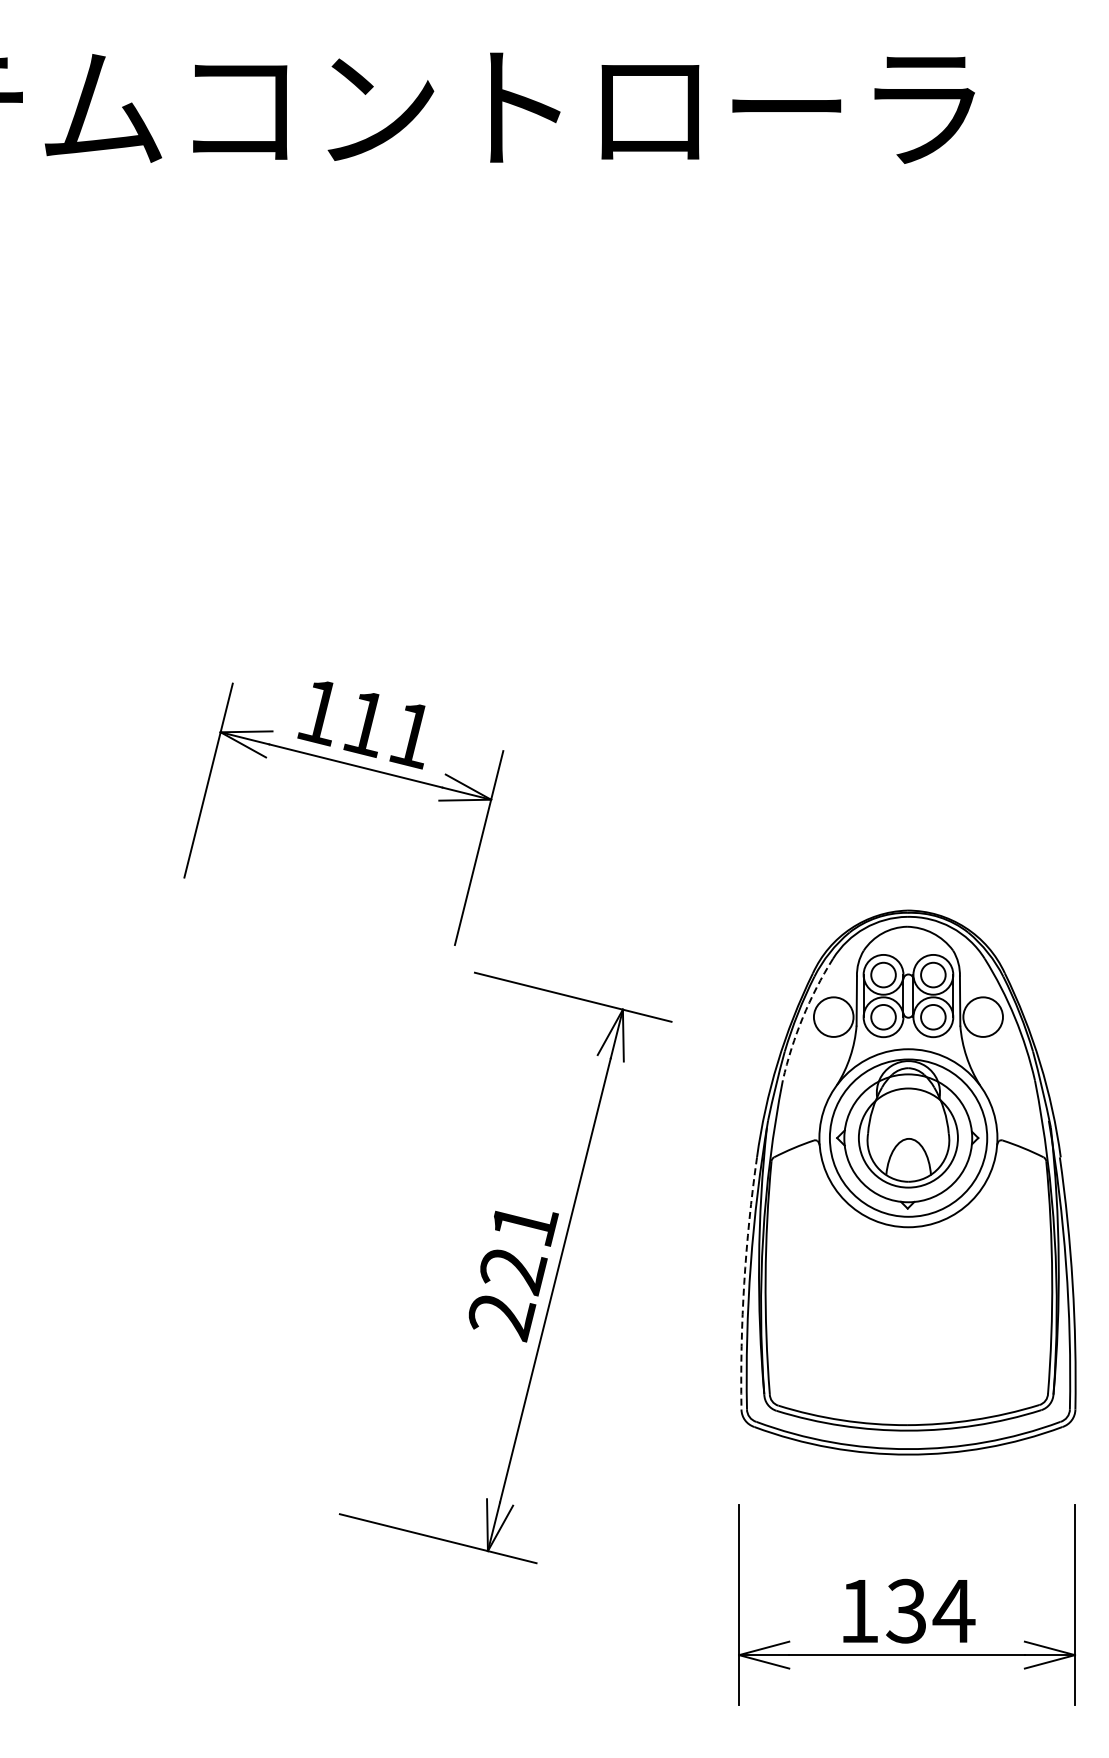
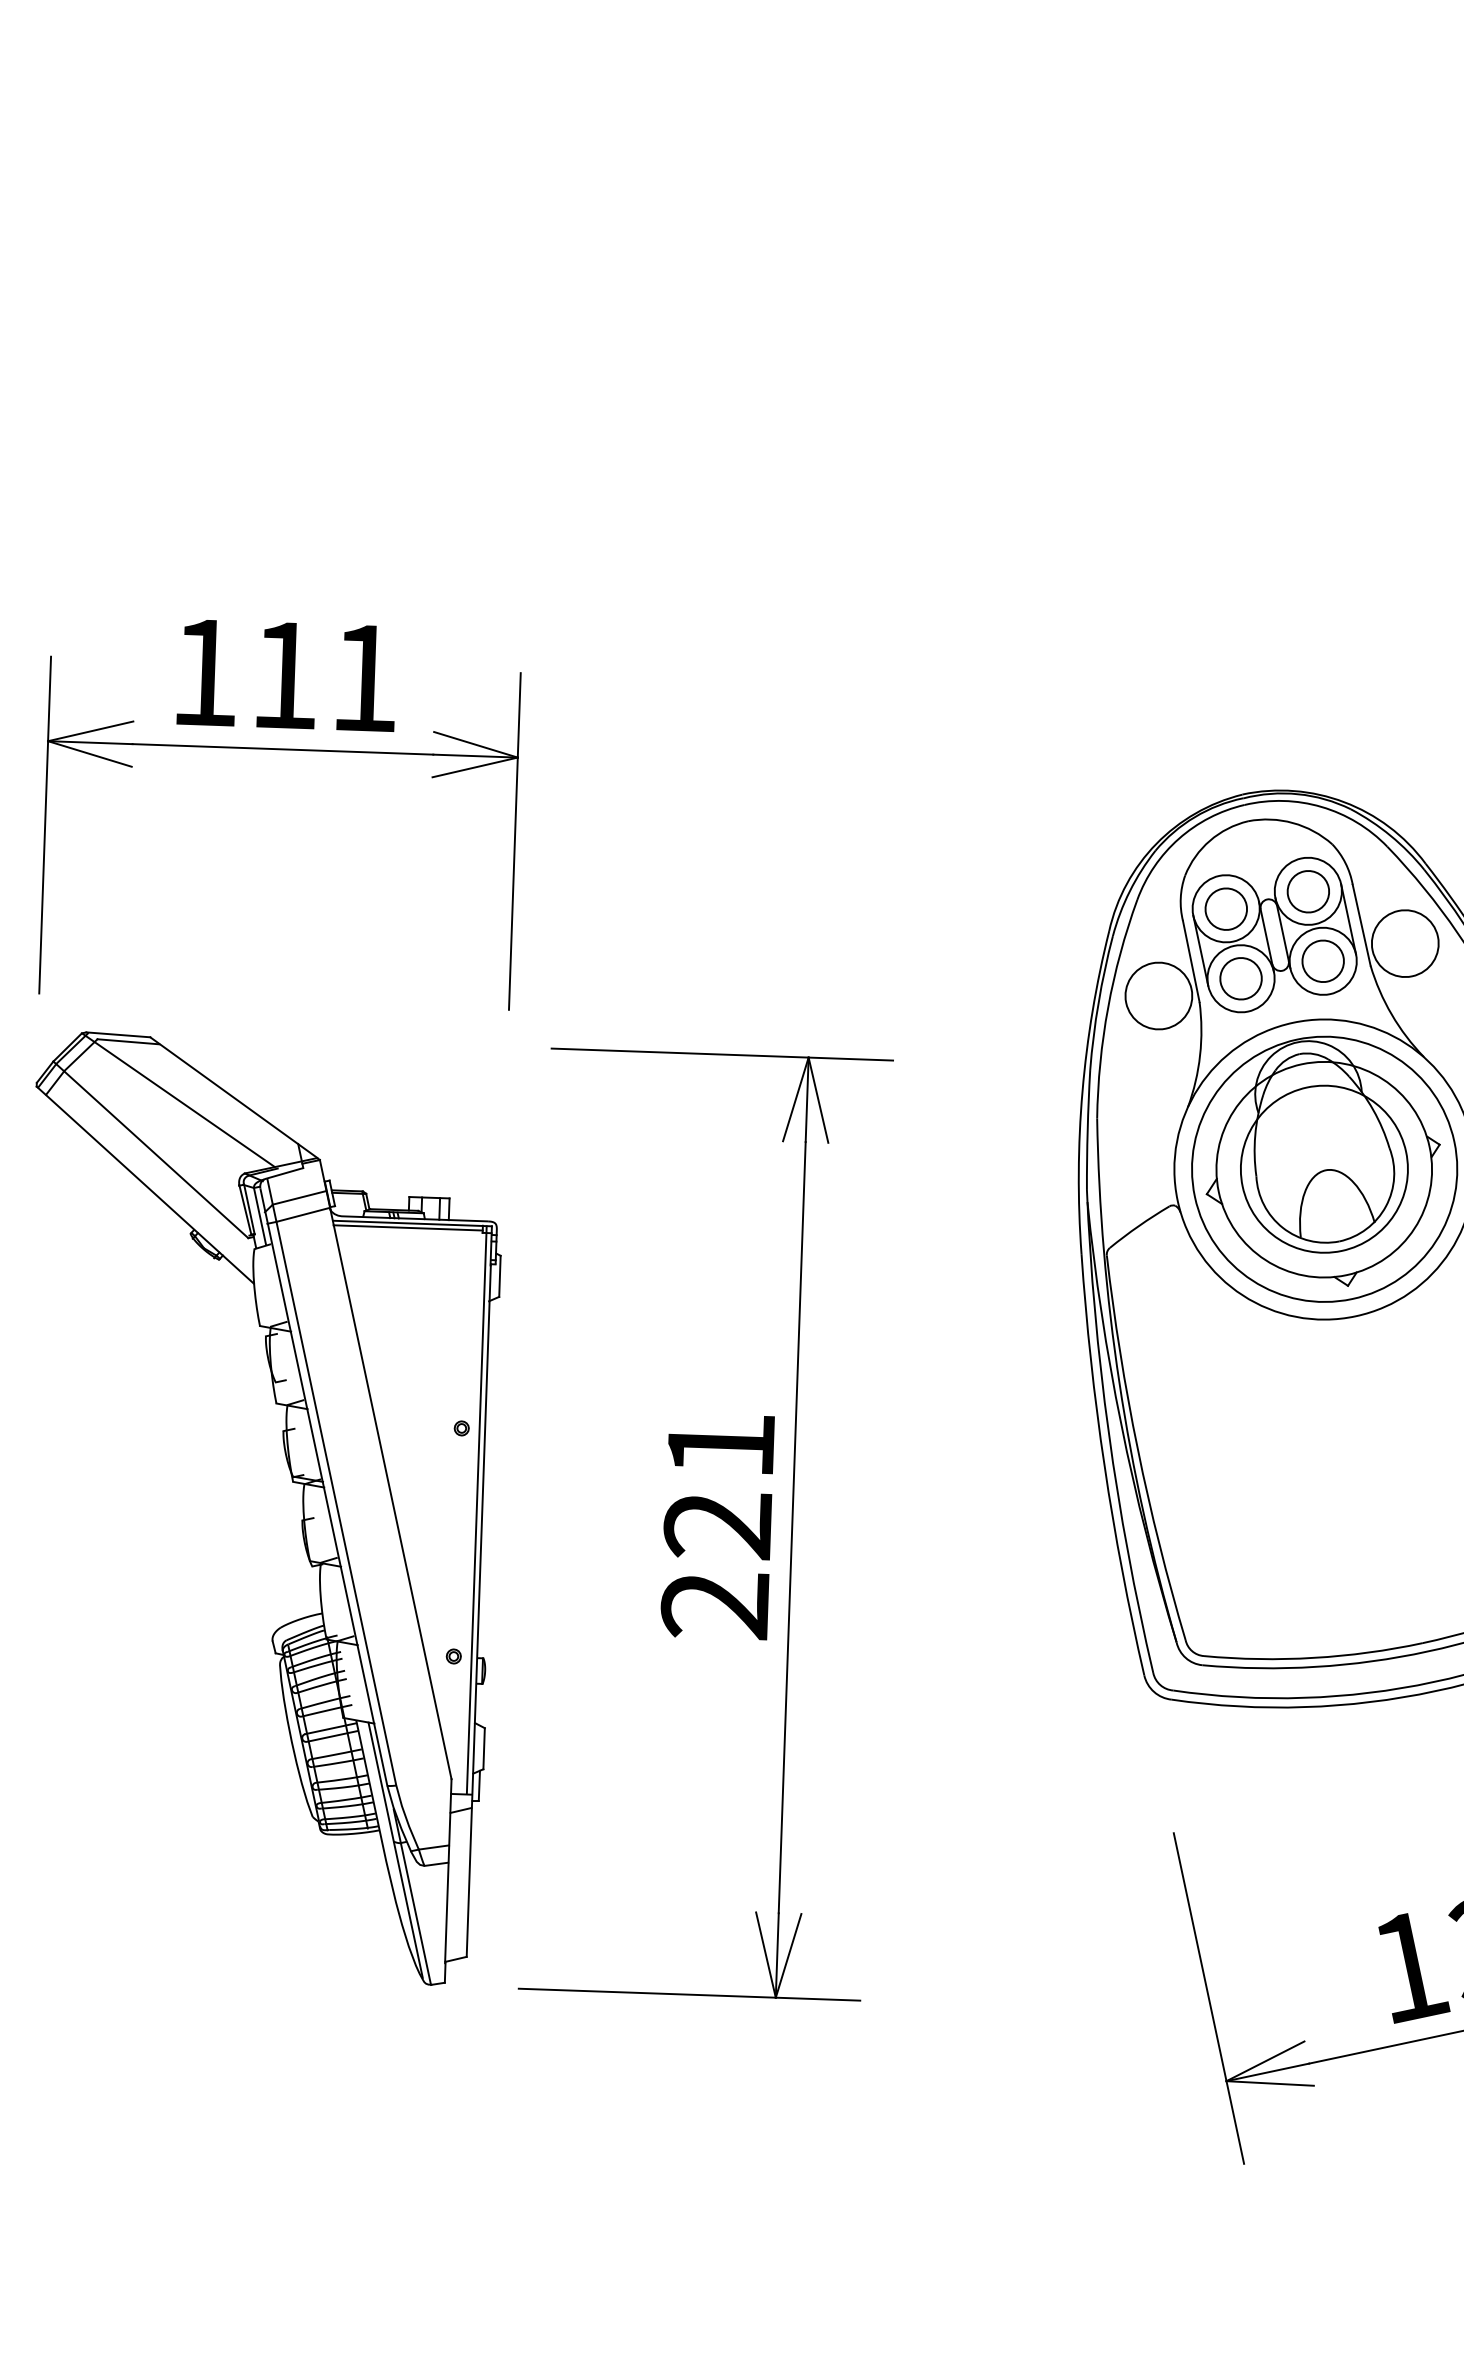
arc: (802, 1017) -> (1107, 1007), dashed -> solid
part: (295, 1203) -> (336, 1491), added
arc: (744, 1283) -> (1105, 1466), dashed -> solid

